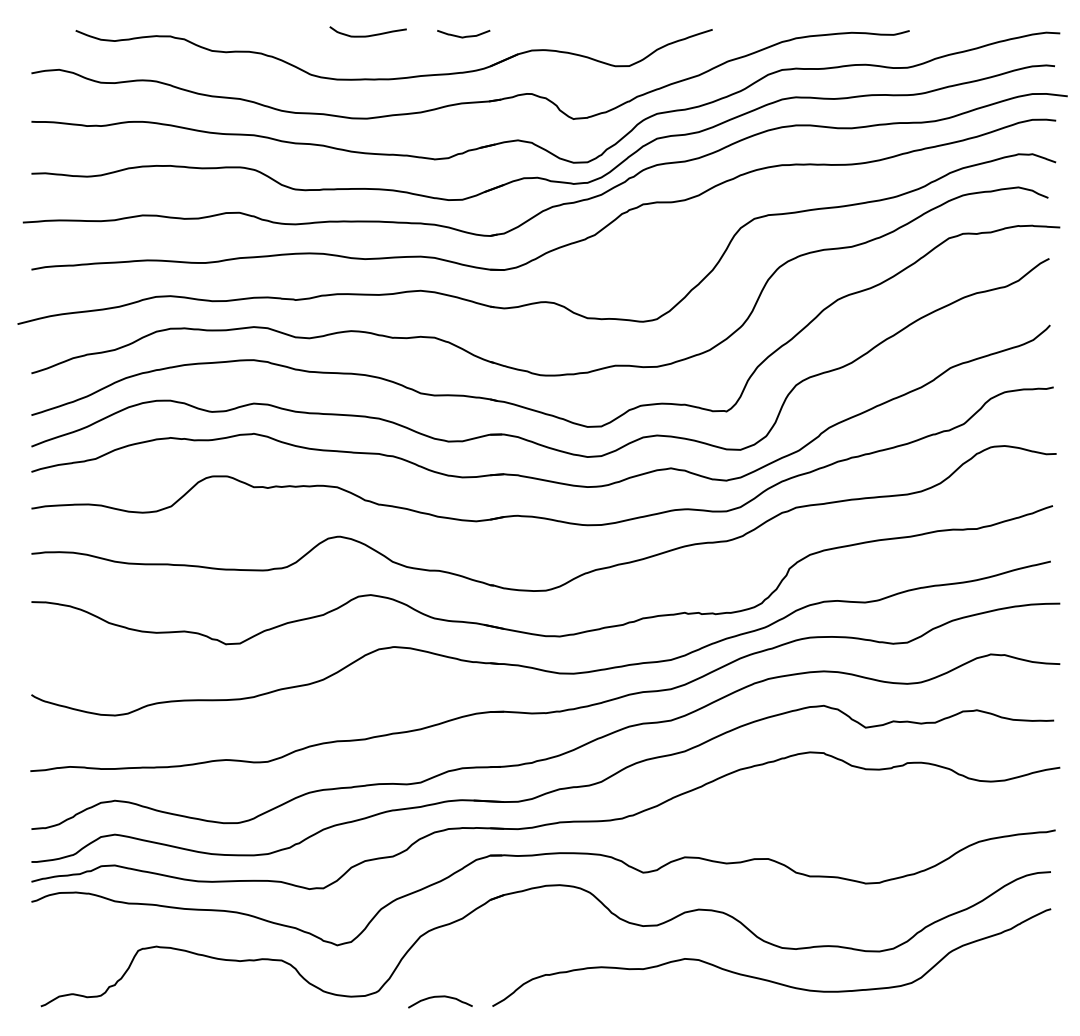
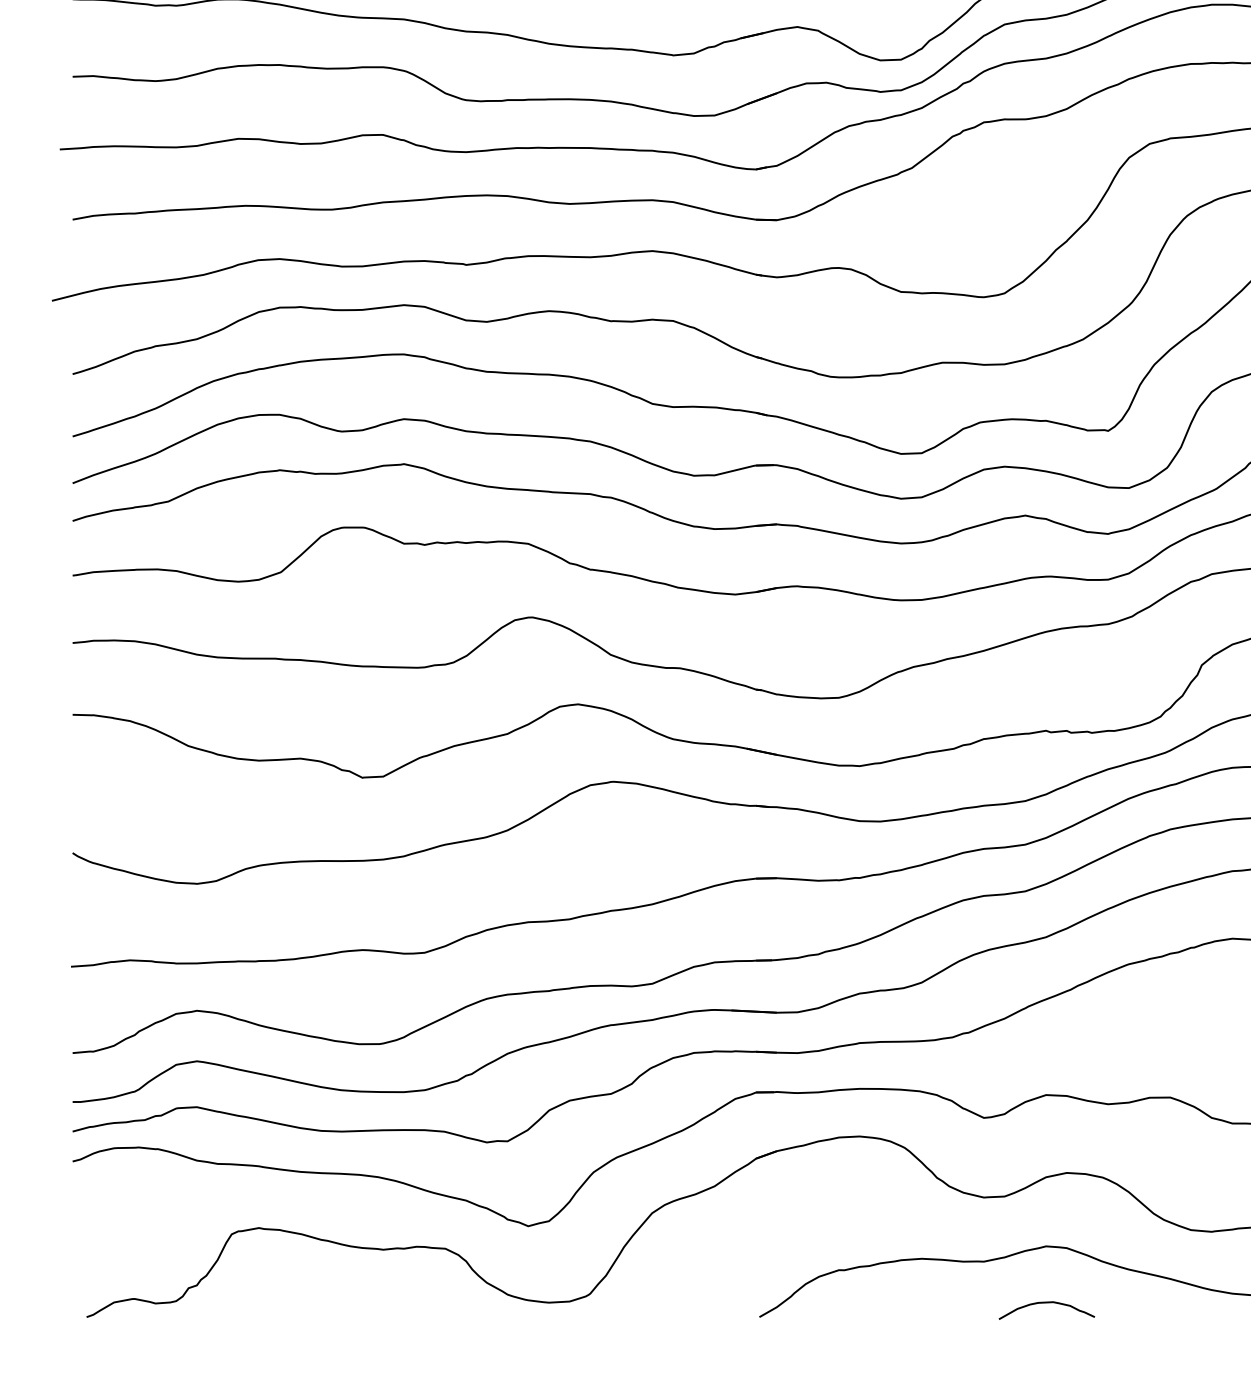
curve: (440, 997) -> (1046, 1303), moved

